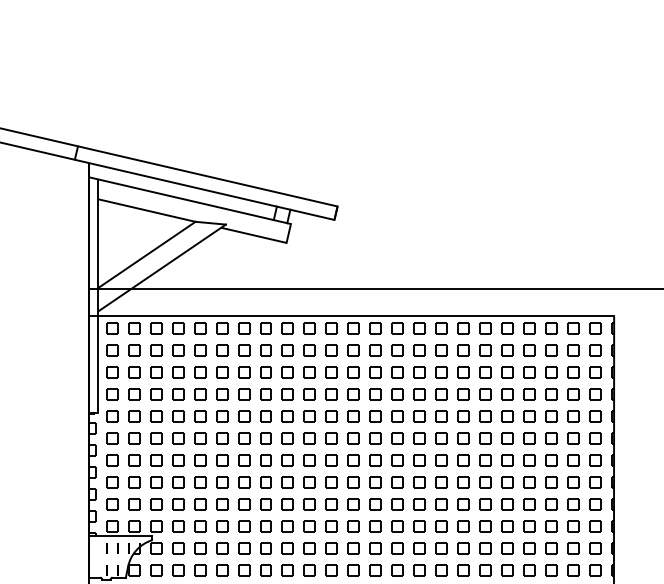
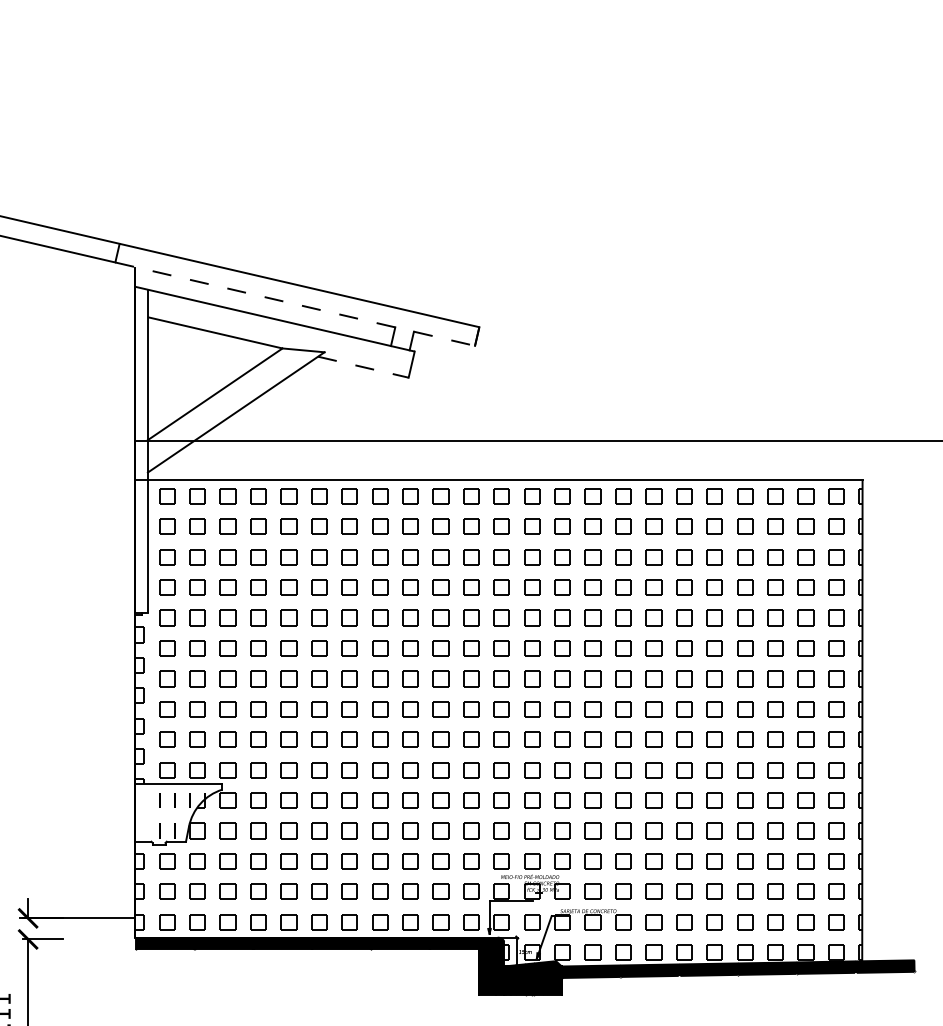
line: (204, 190) -> (295, 304), solid -> dashed
line: (253, 235) -> (363, 367), solid -> dashed

